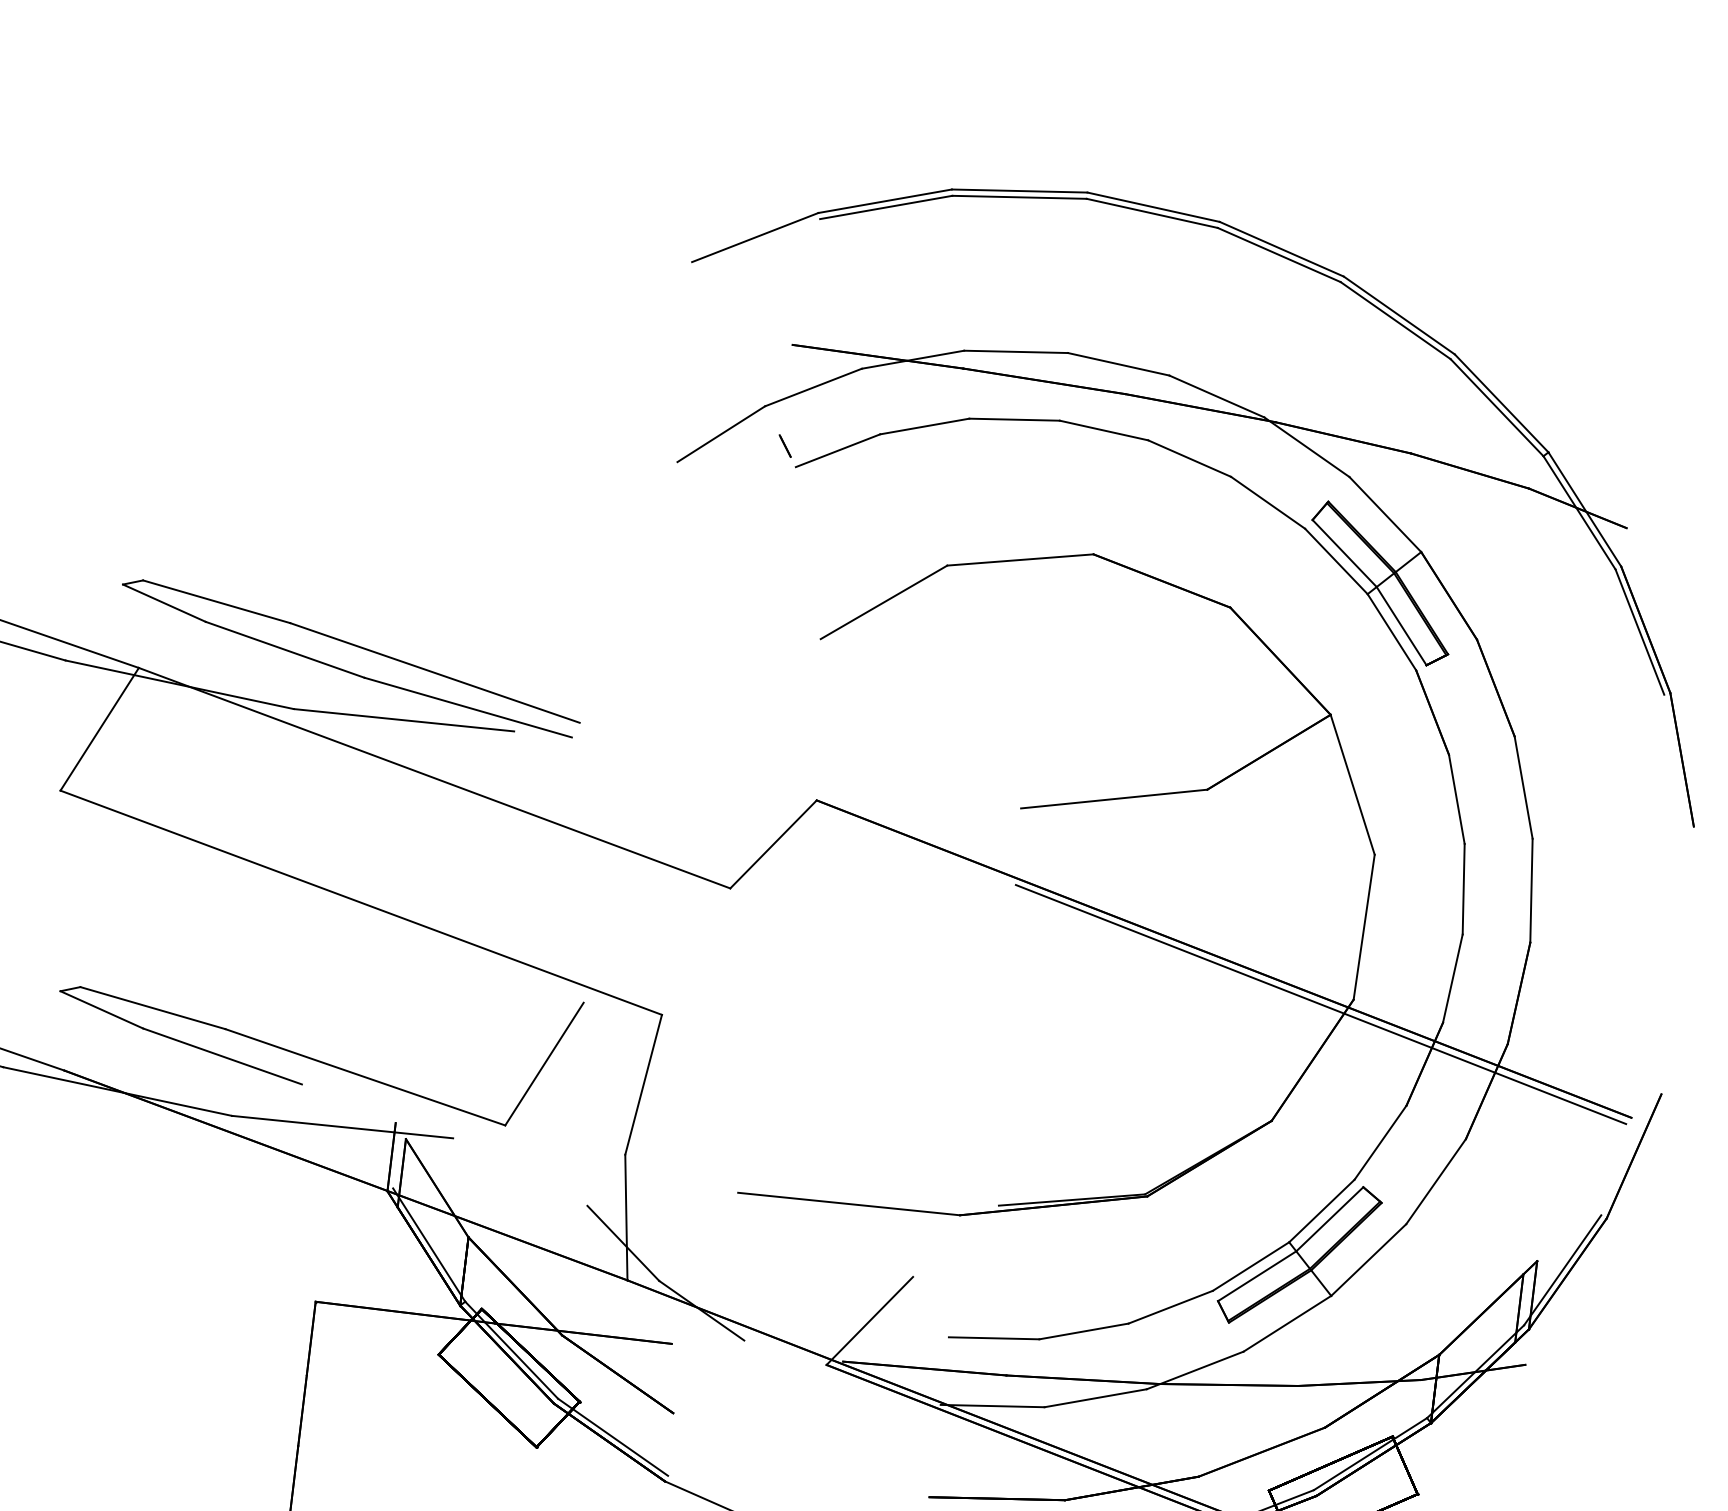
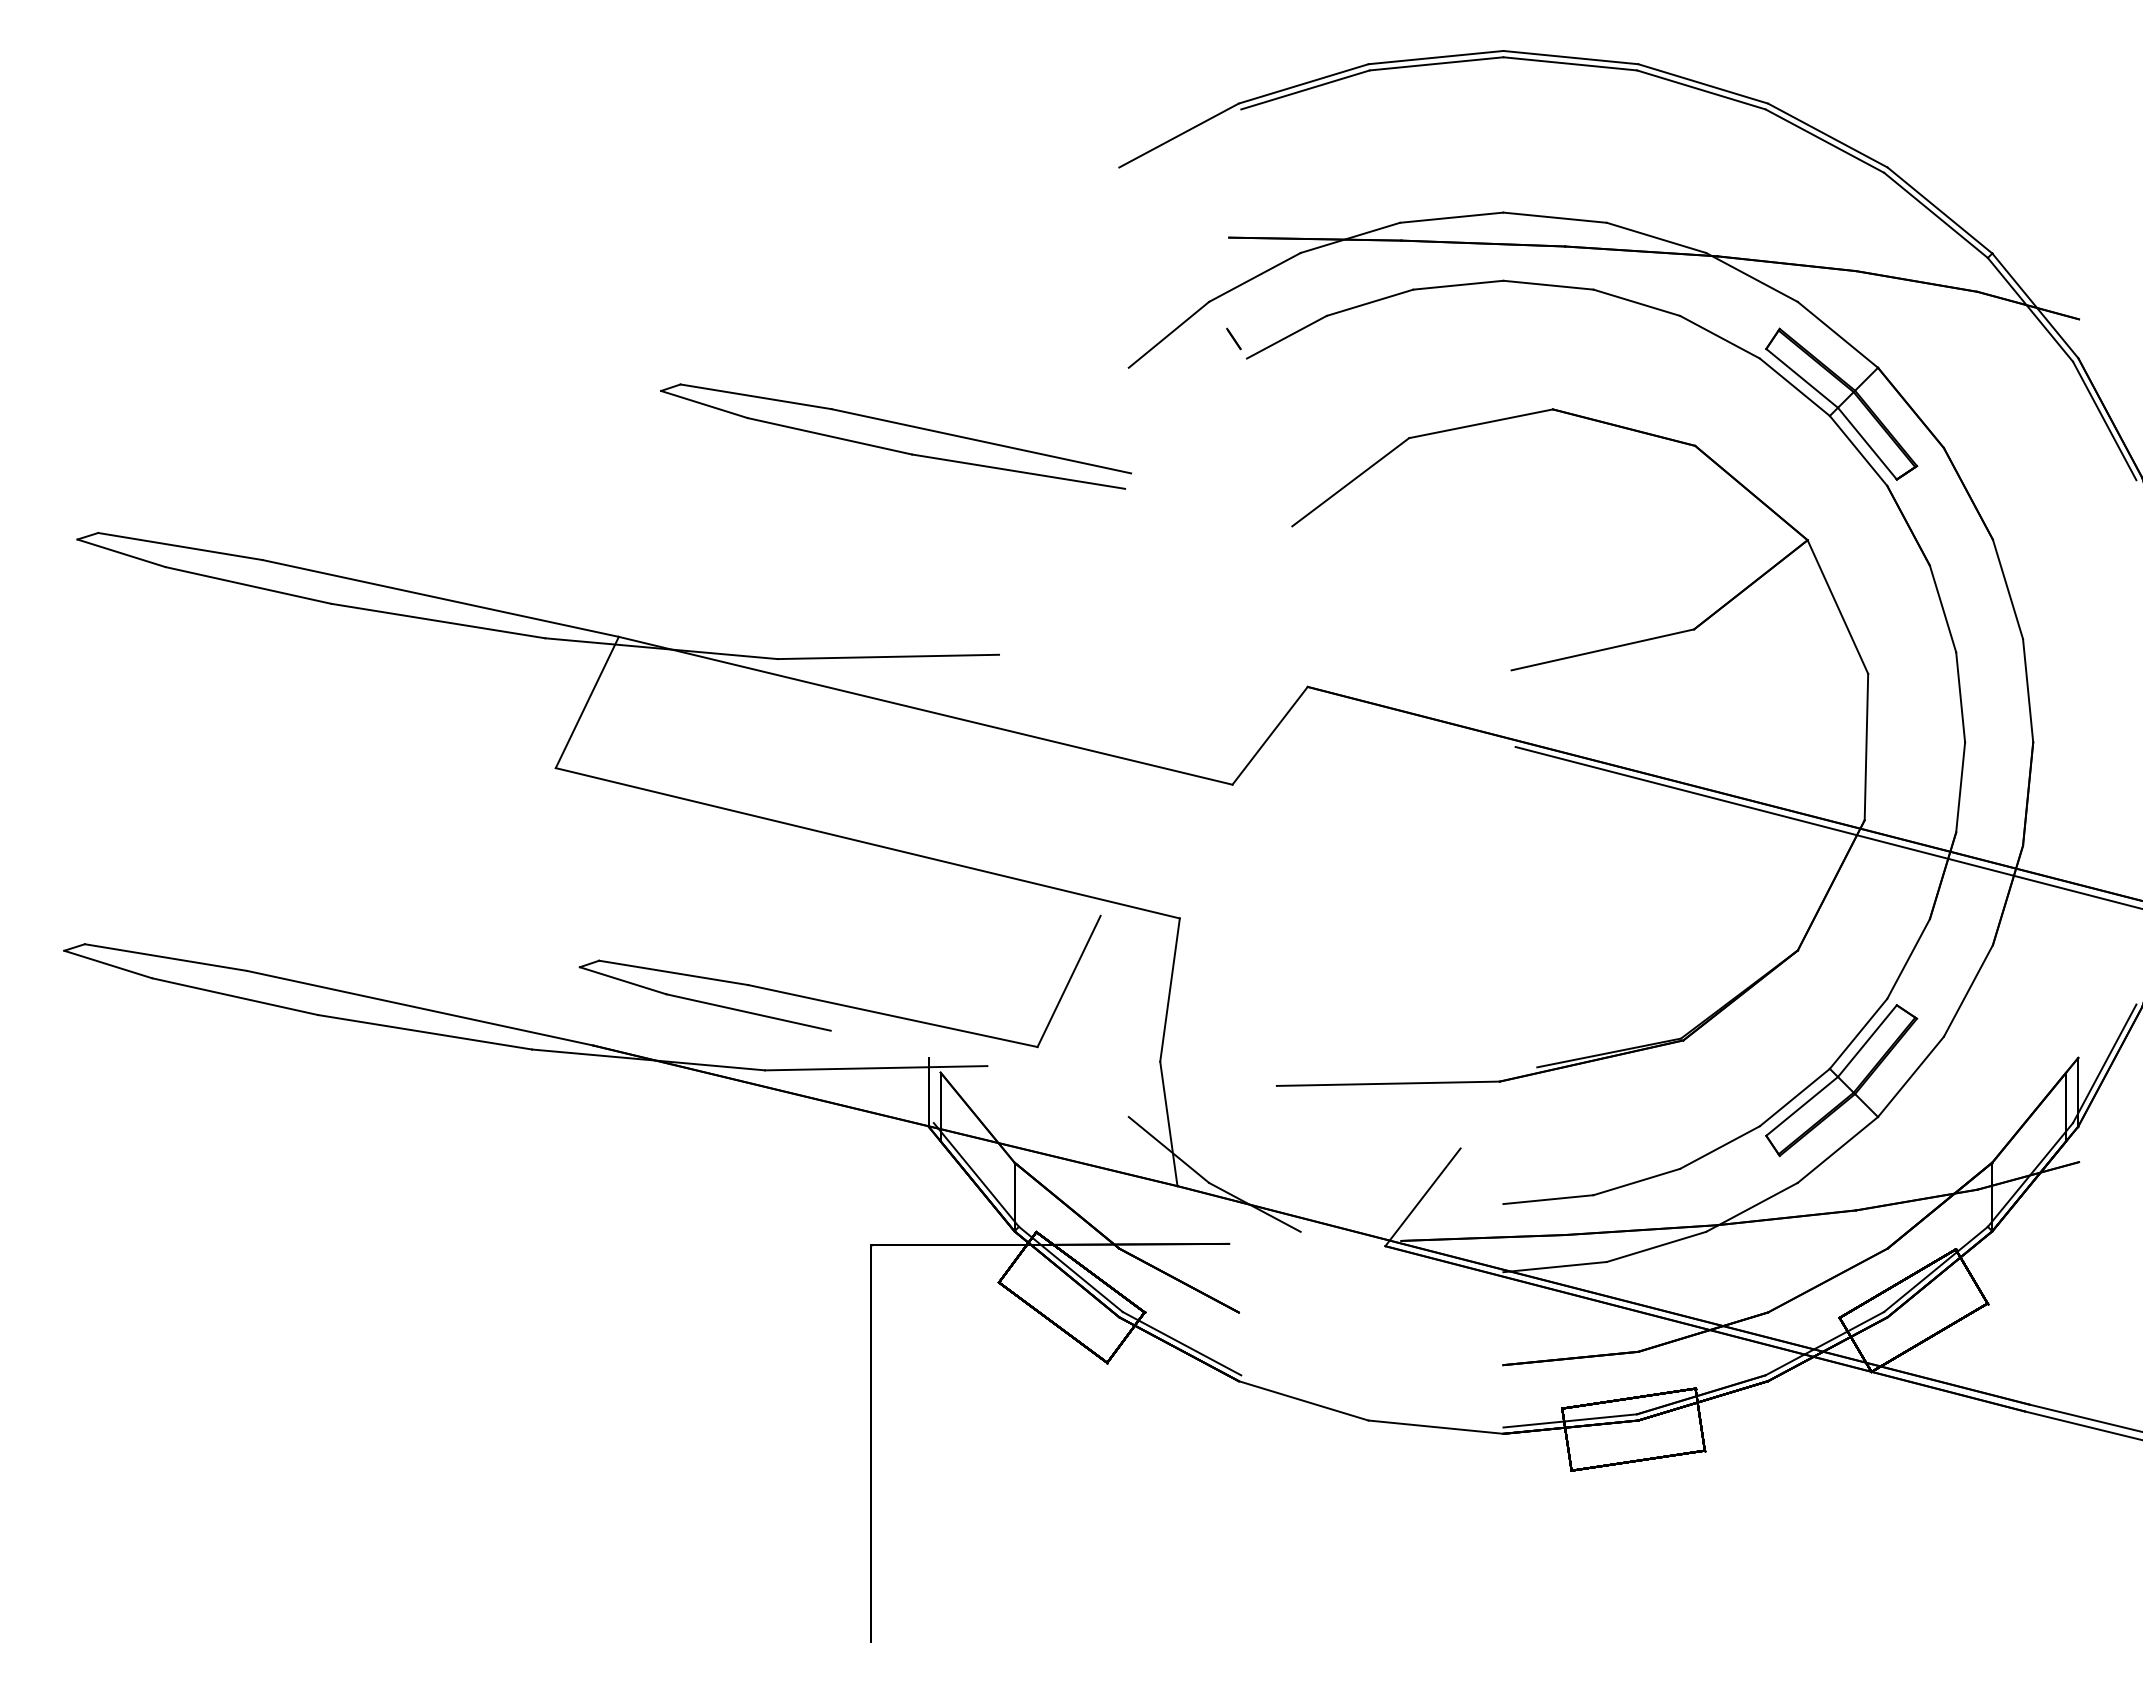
part: (353, 646) -> (897, 424), moved

